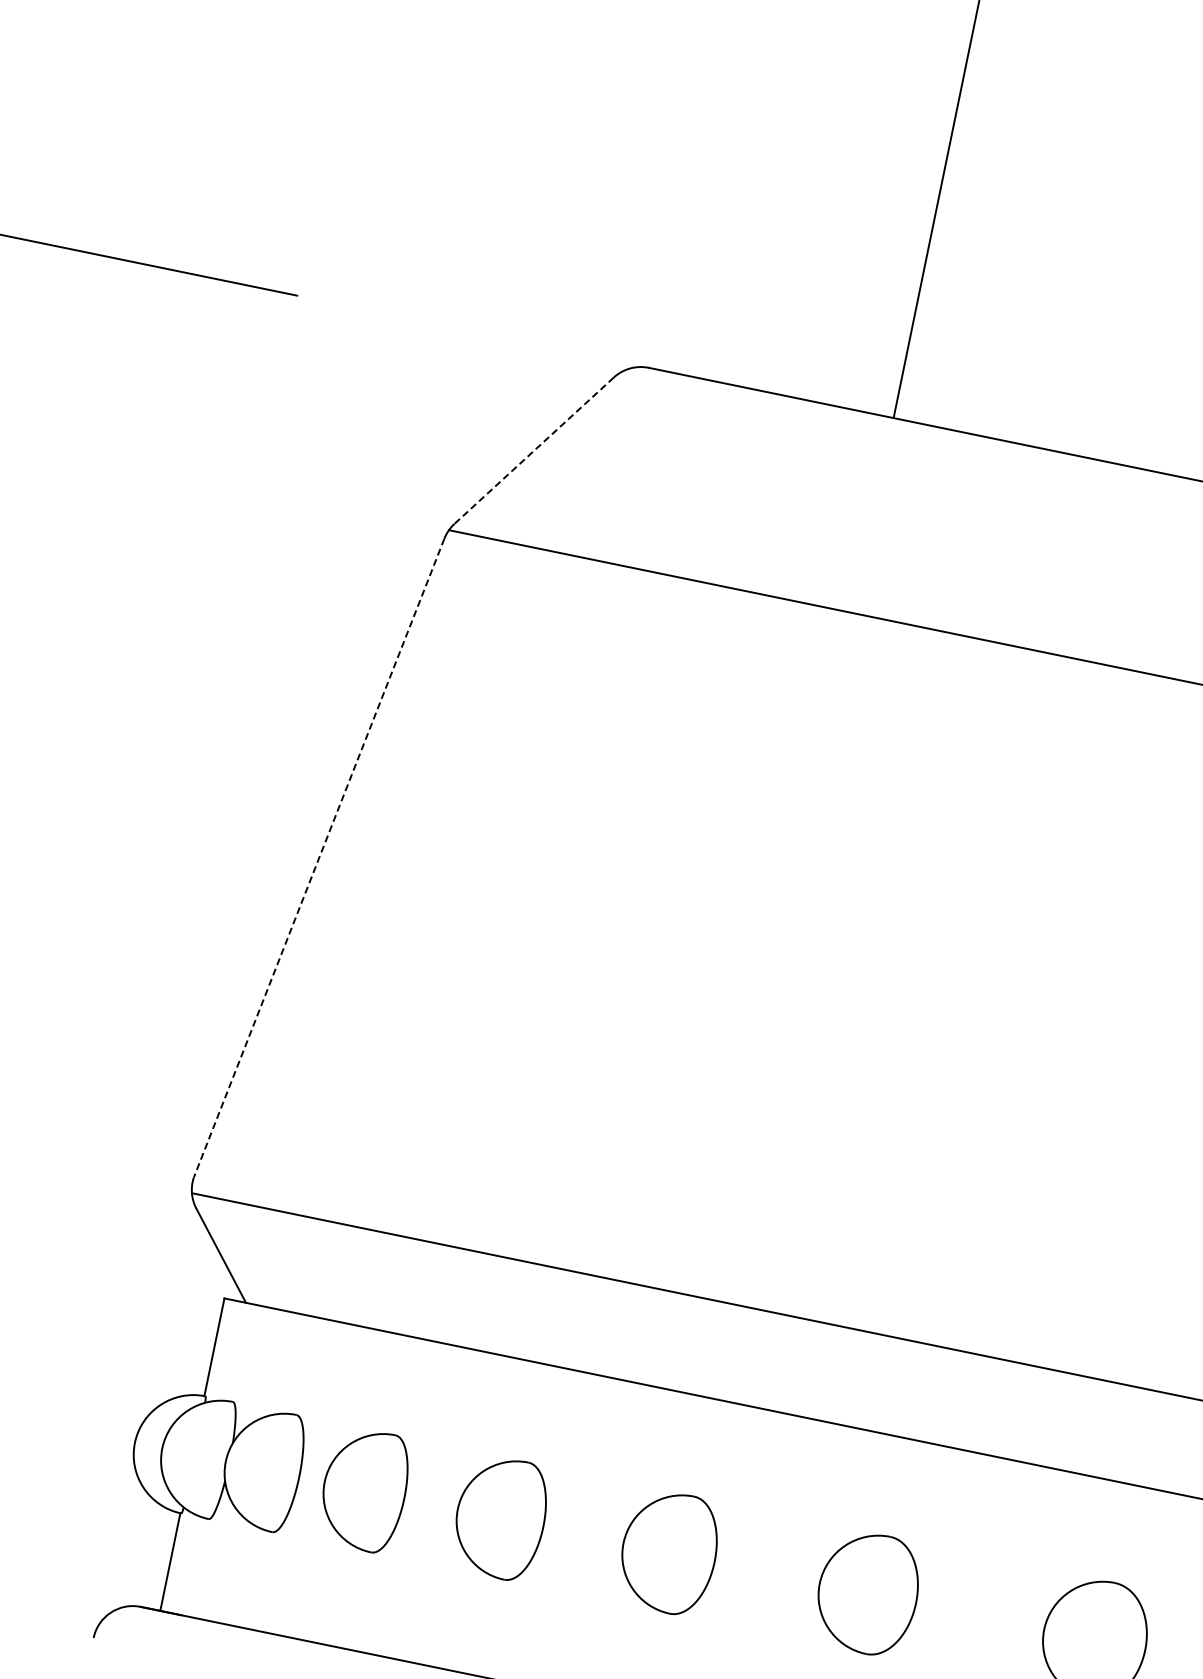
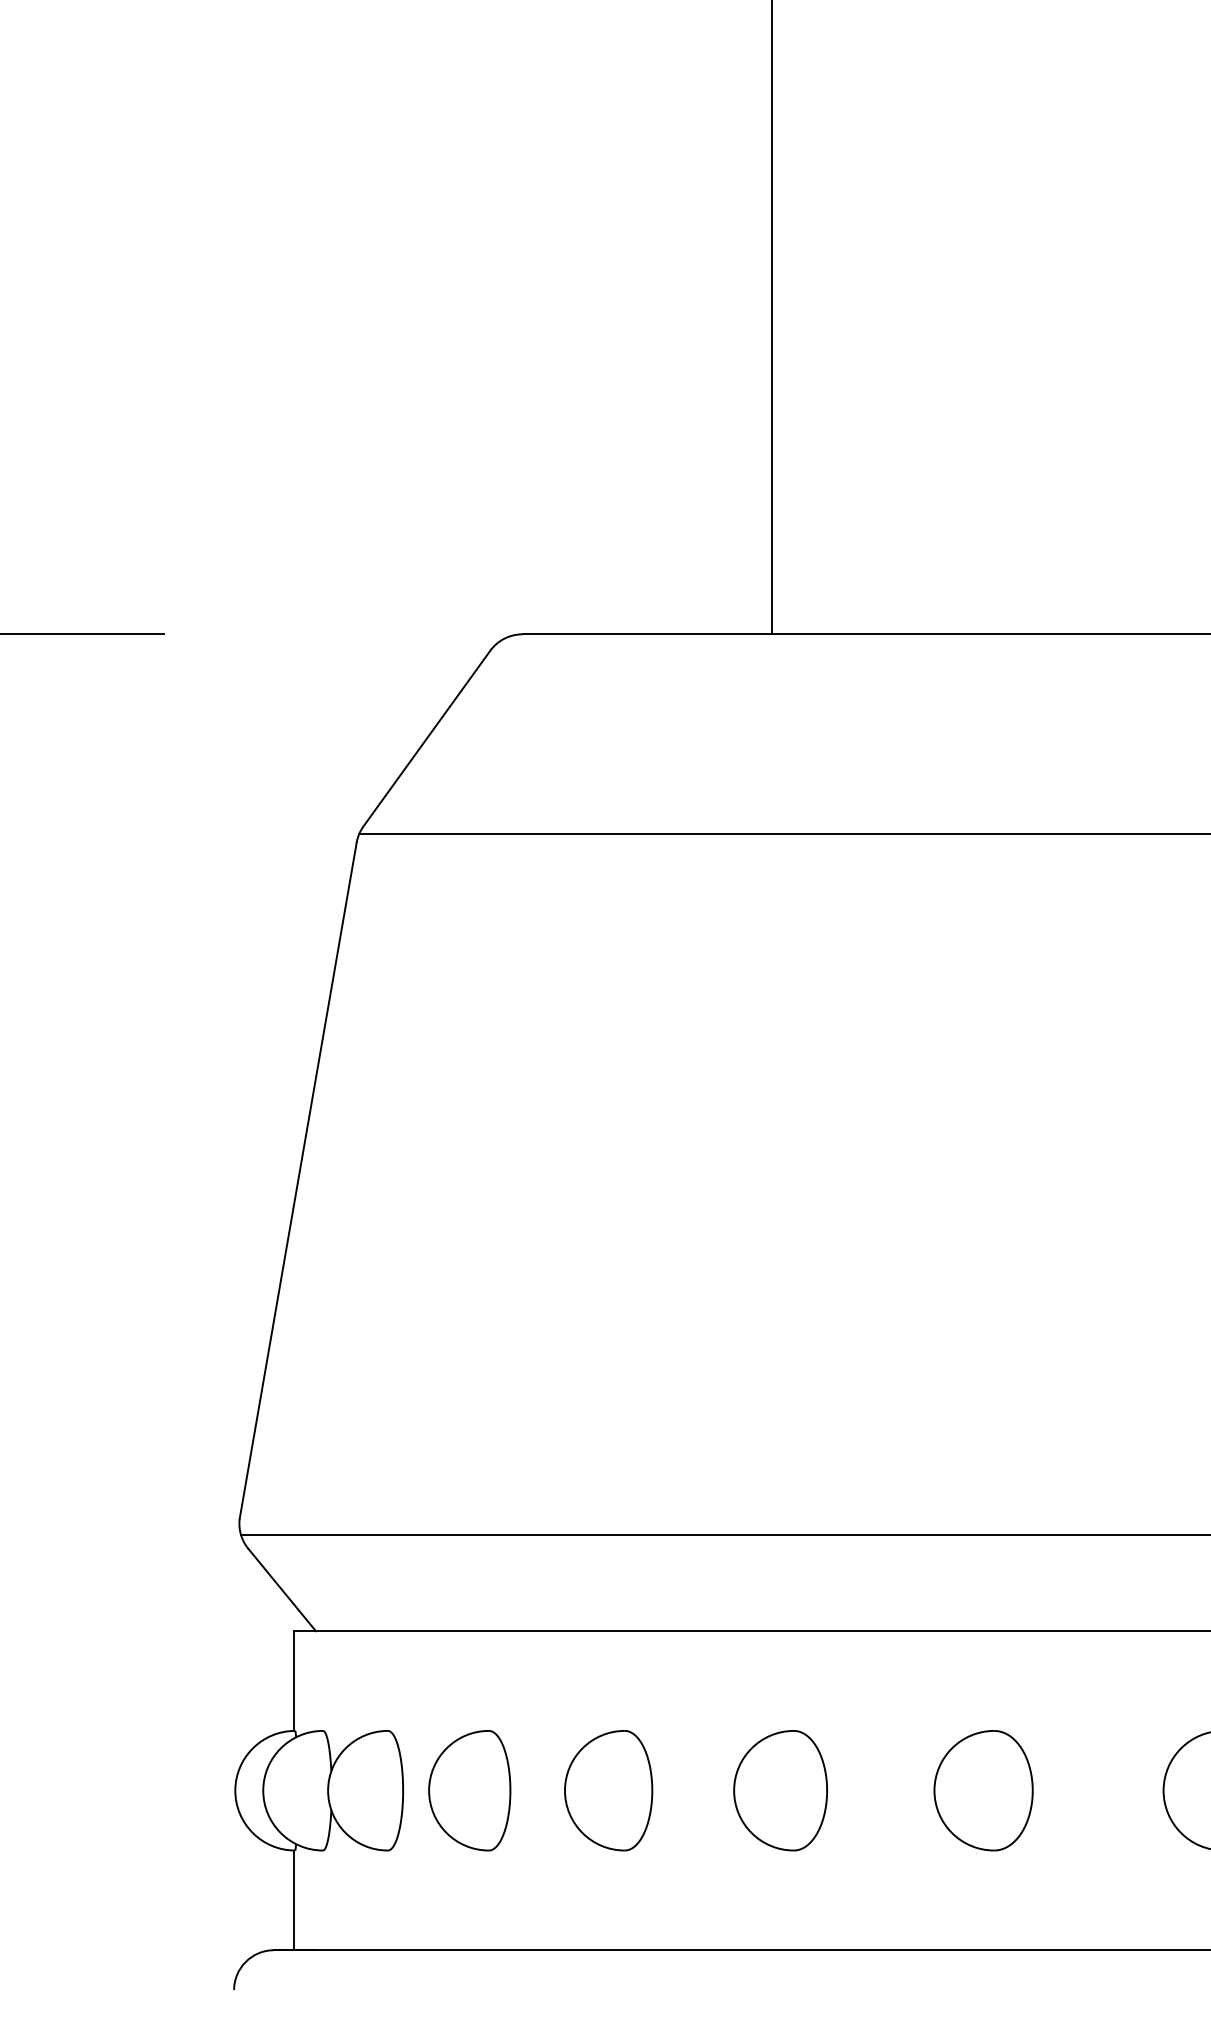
line: (533, 450) -> (426, 738), dashed -> solid
line: (319, 858) -> (298, 1181), dashed -> solid

